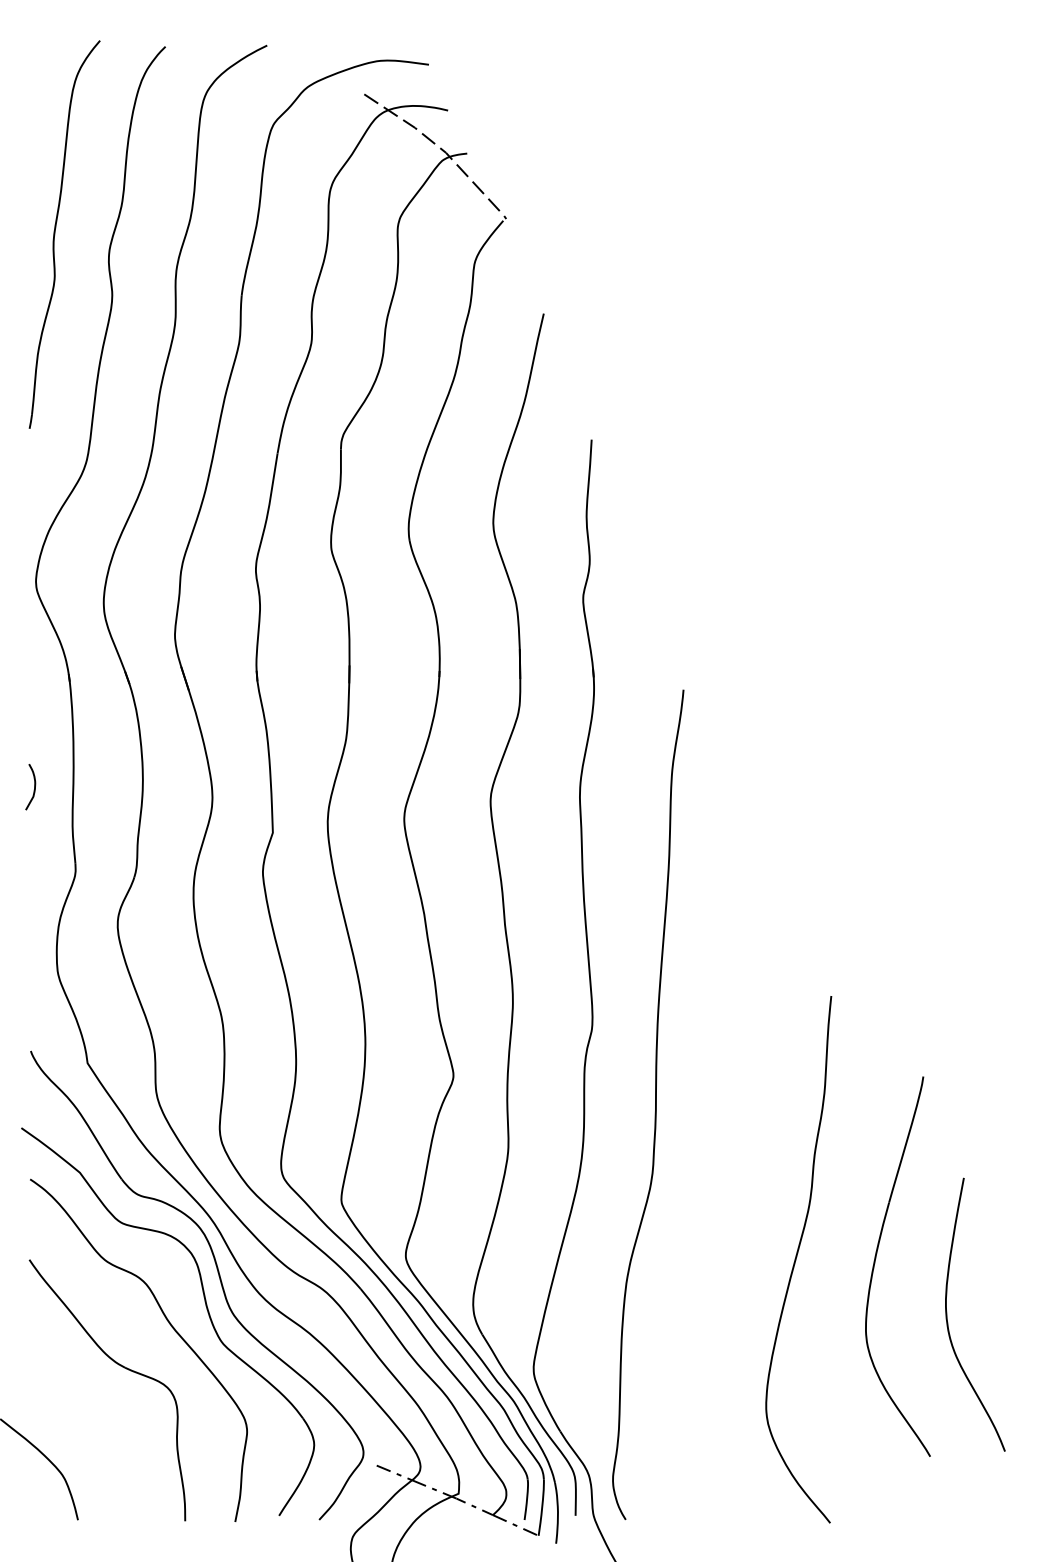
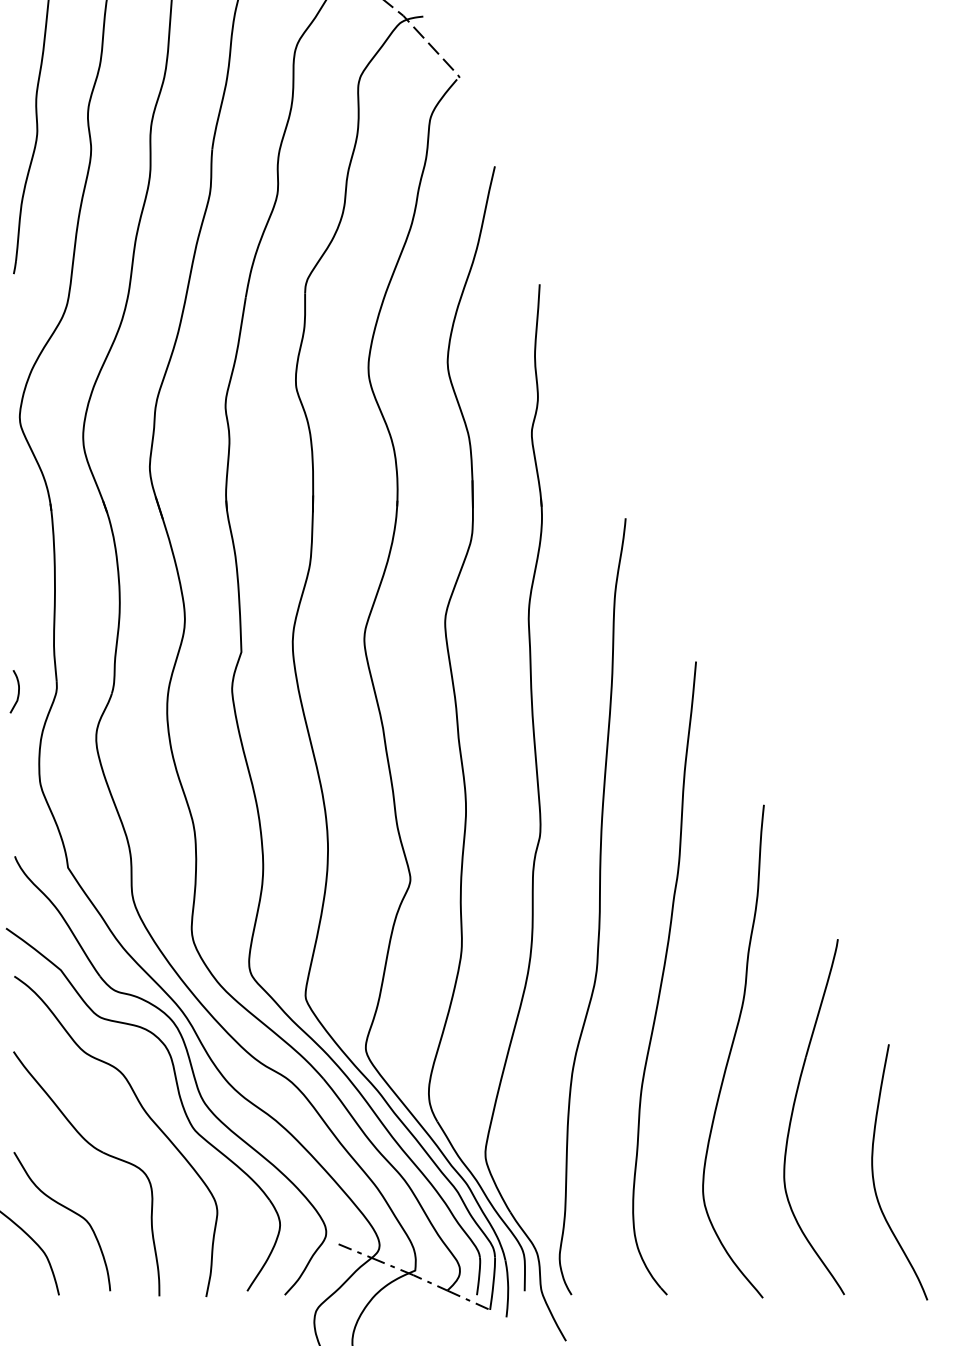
curve: (34, 787) -> (18, 692), moved
part: (724, 1181) -> (664, 978), added
part: (875, 1263) -> (793, 1114), moved
curve: (947, 1314) -> (873, 1172), moved
curve: (88, 1429) -> (68, 1210), added

